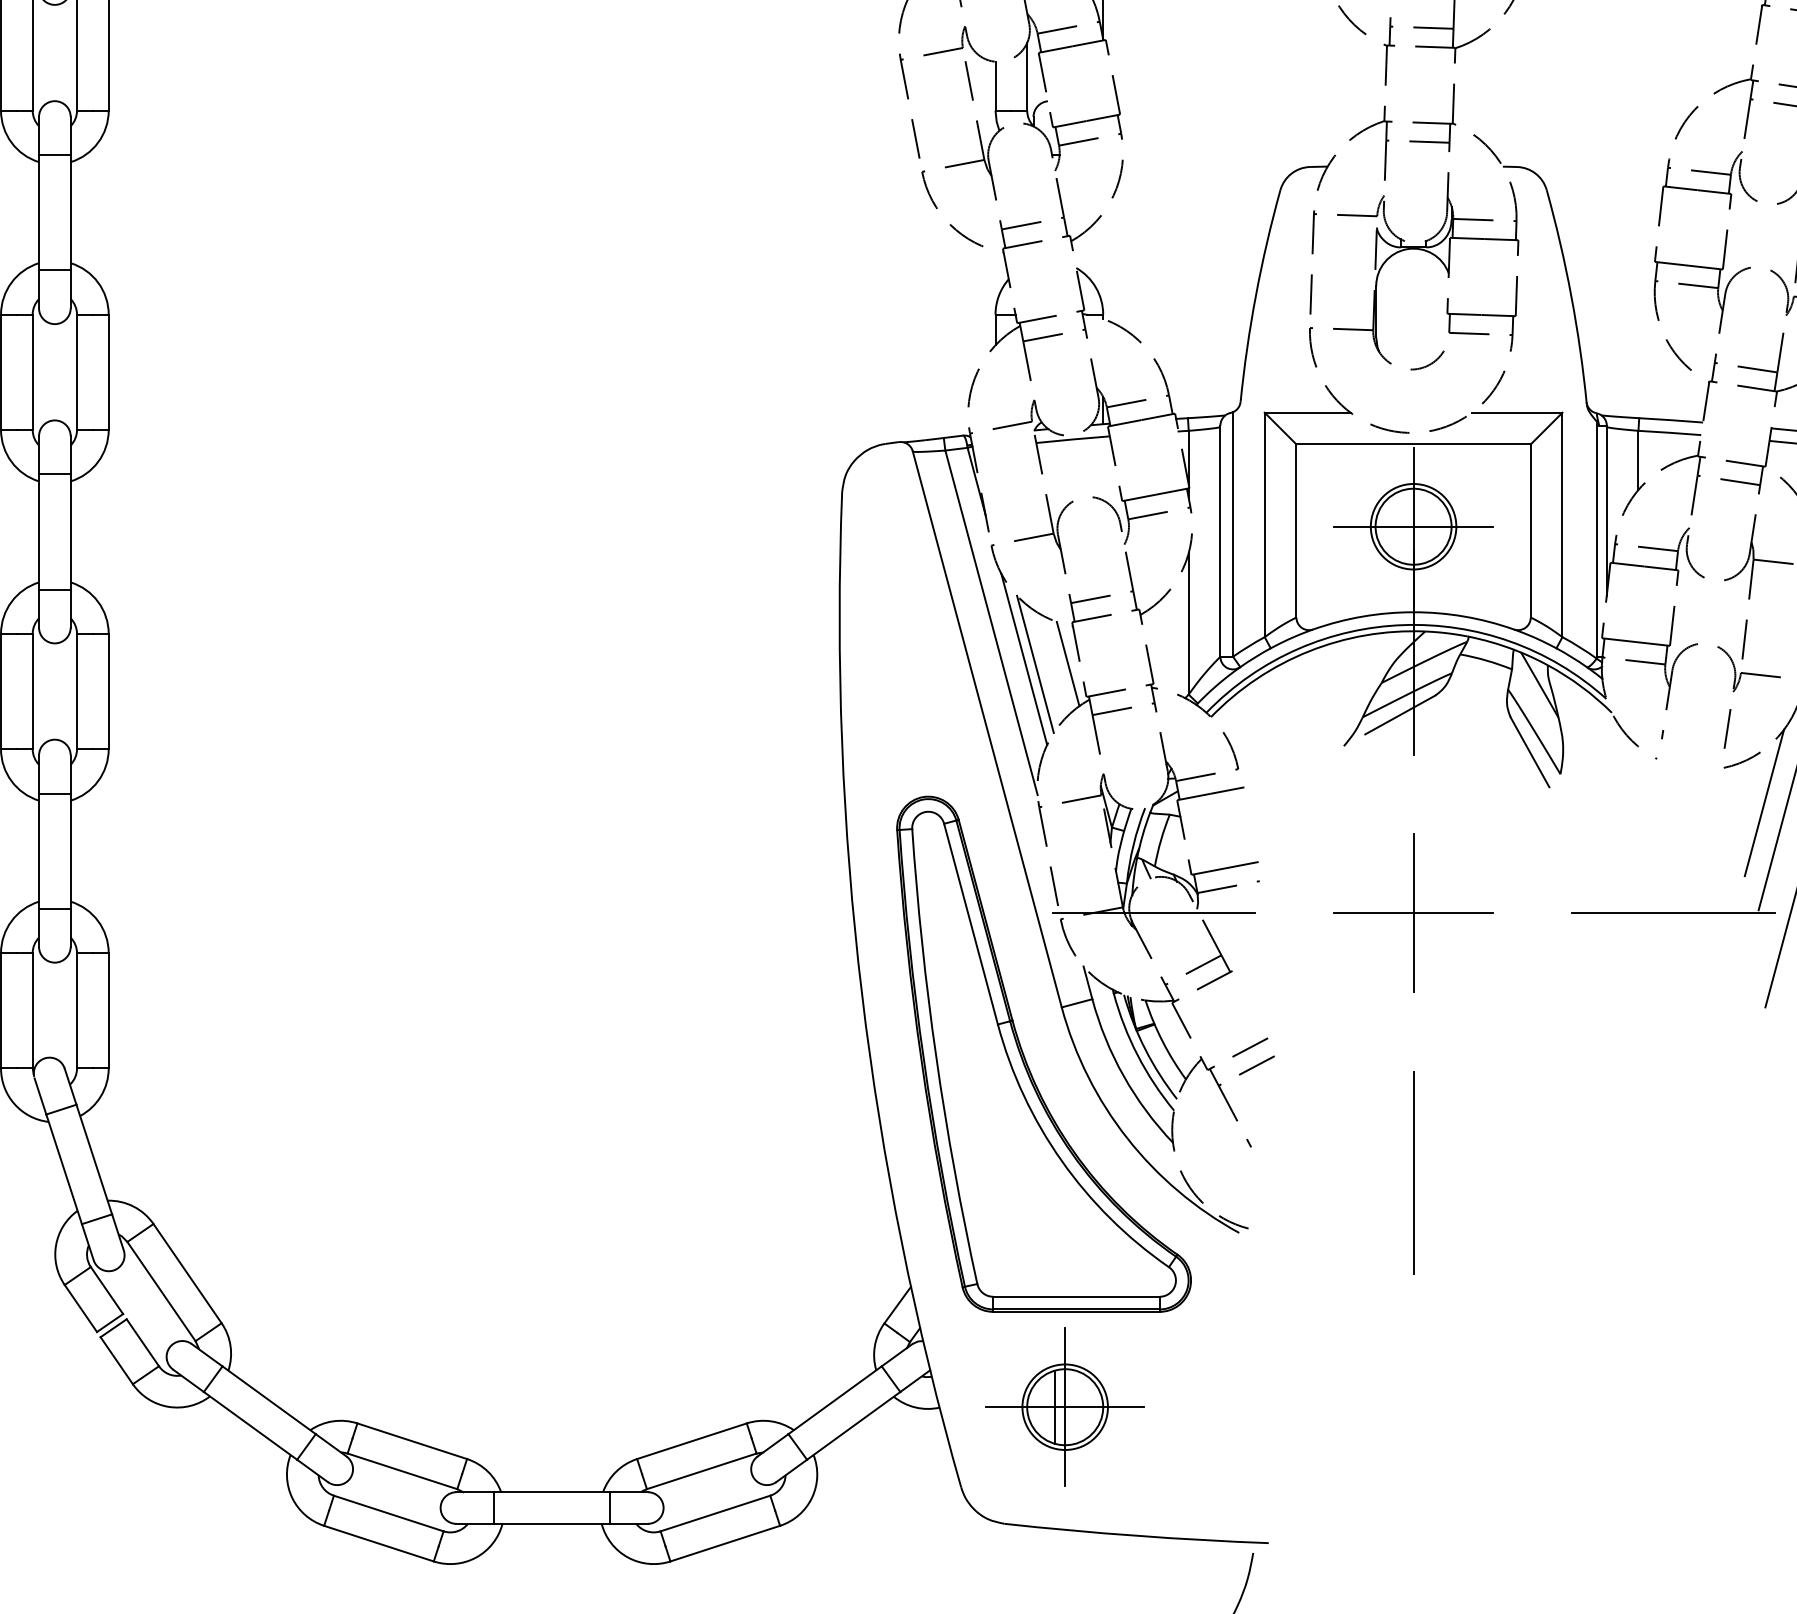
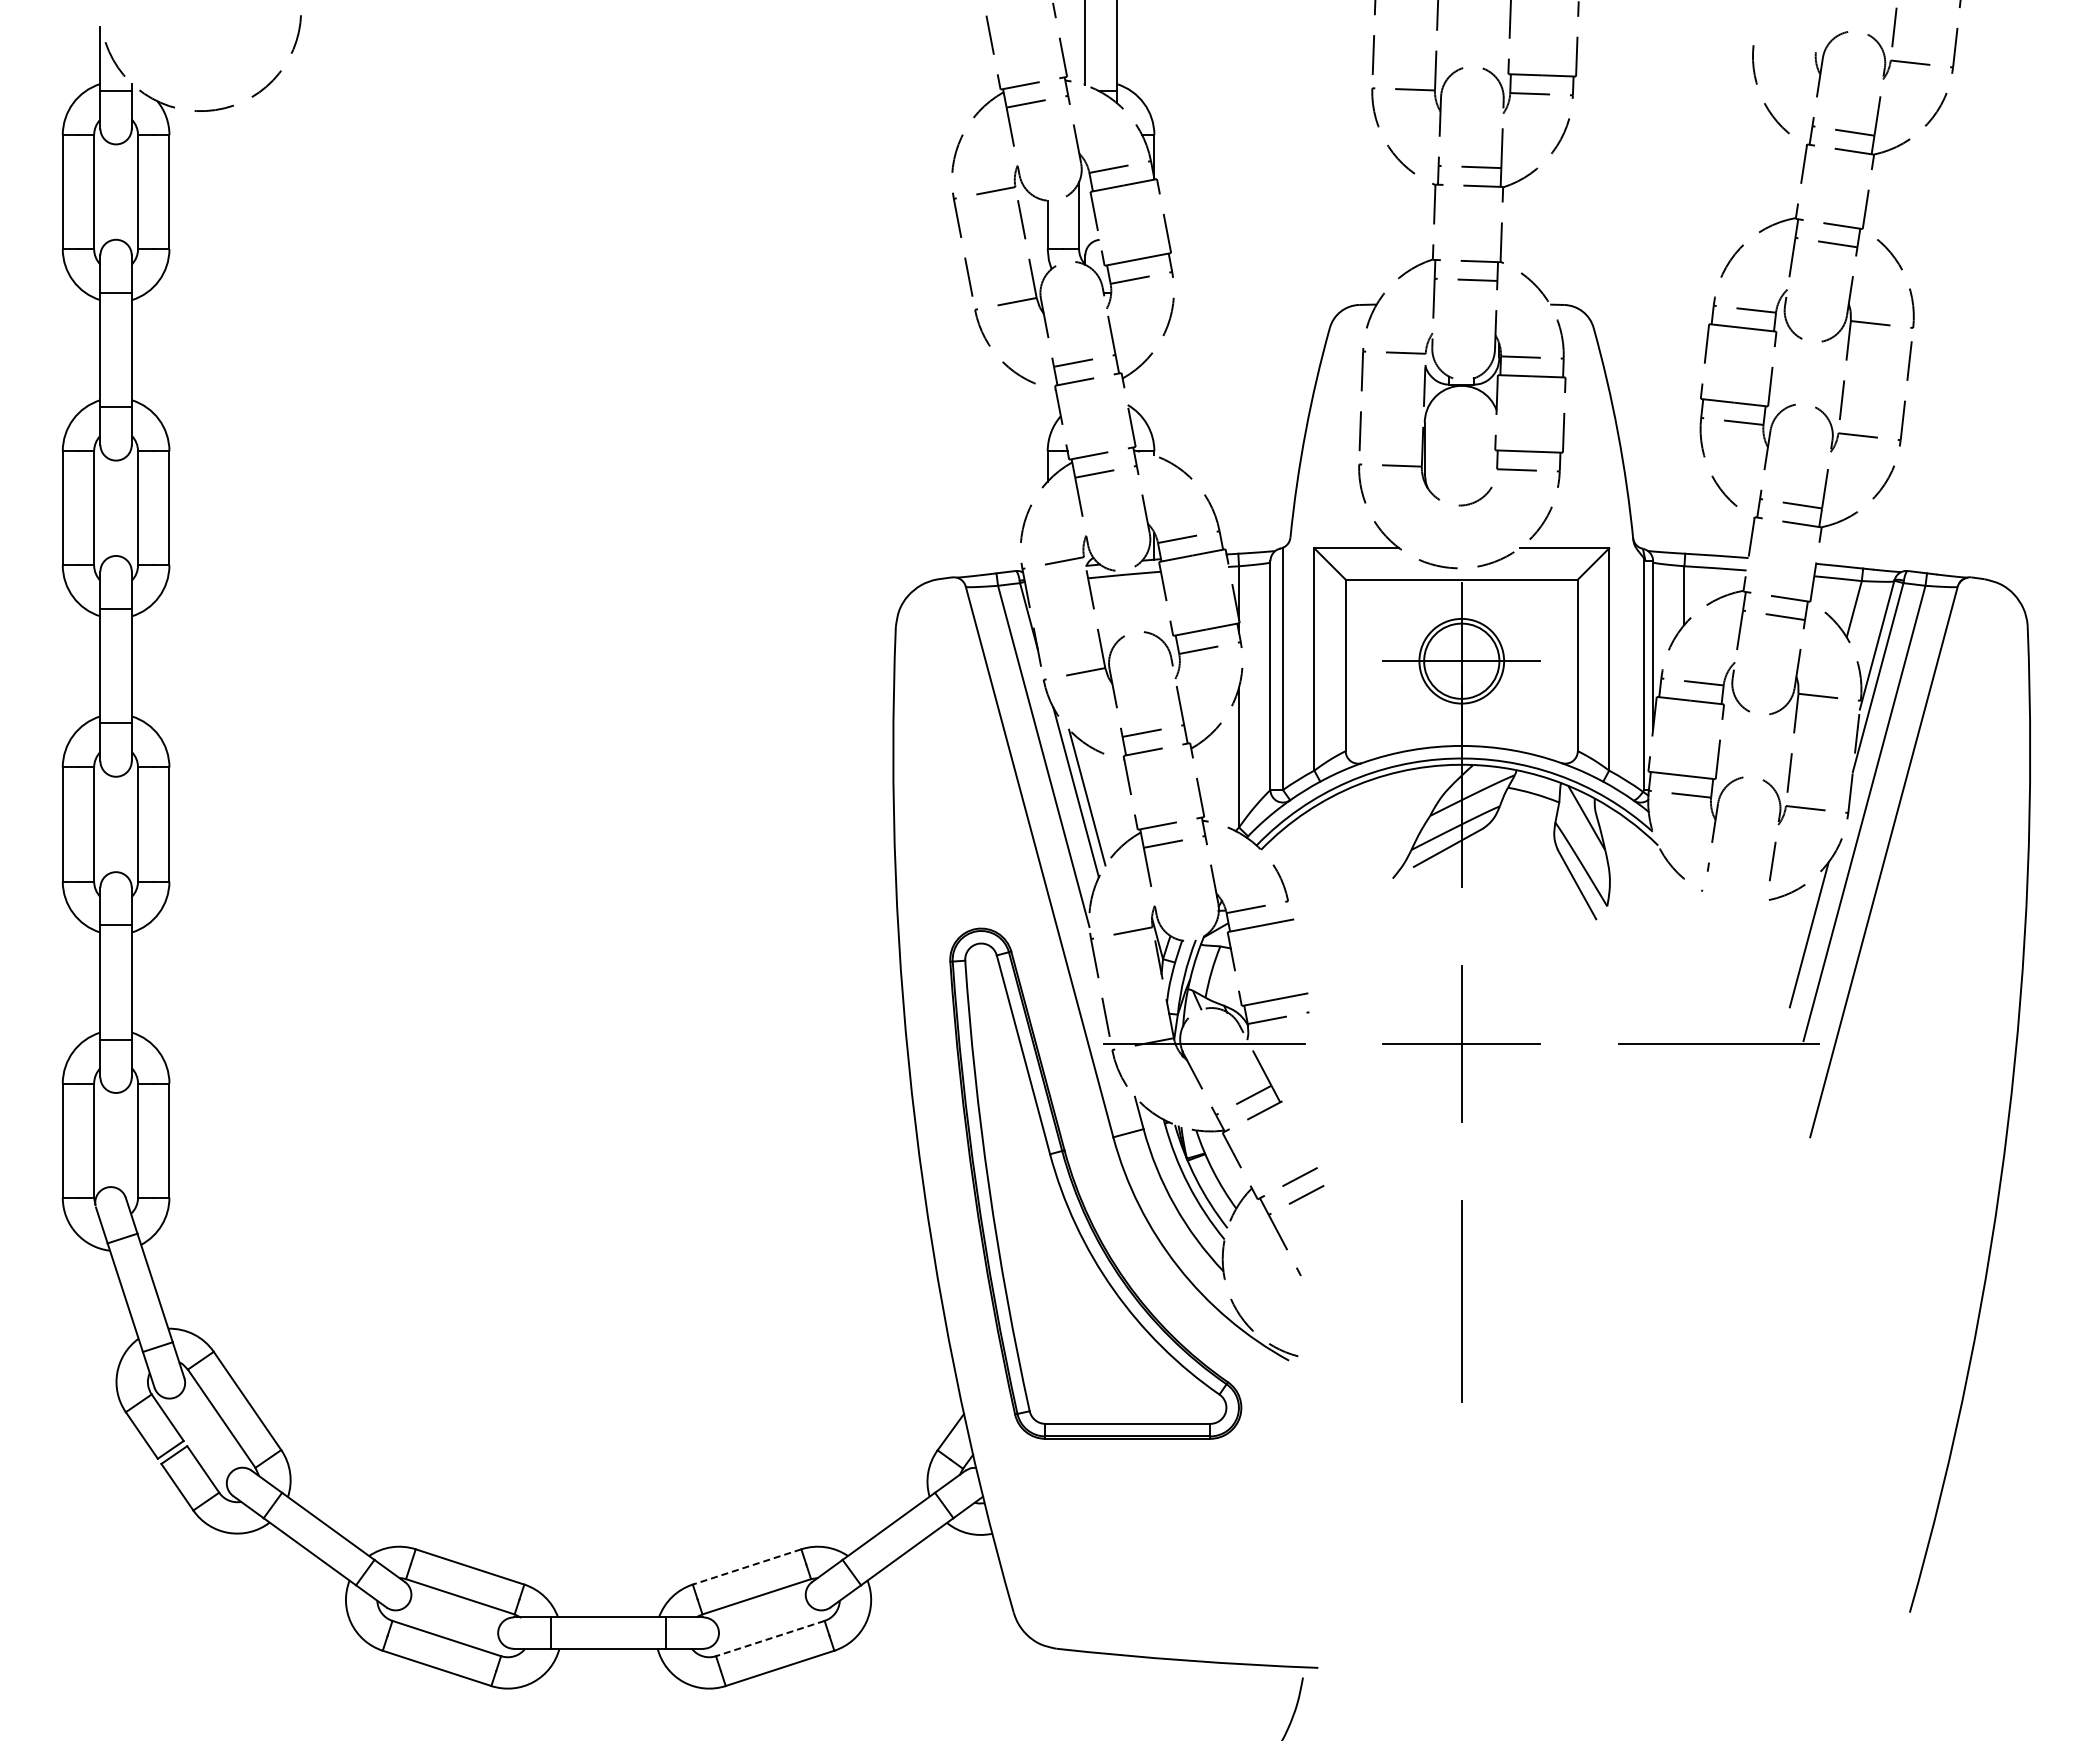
line: (1067, 663) -> (1119, 796), removed
part: (1064, 1407) -> (1116, 1533), removed
line: (691, 1441) -> (746, 1567), solid -> dashed
line: (714, 1513) -> (769, 1638), solid -> dashed

